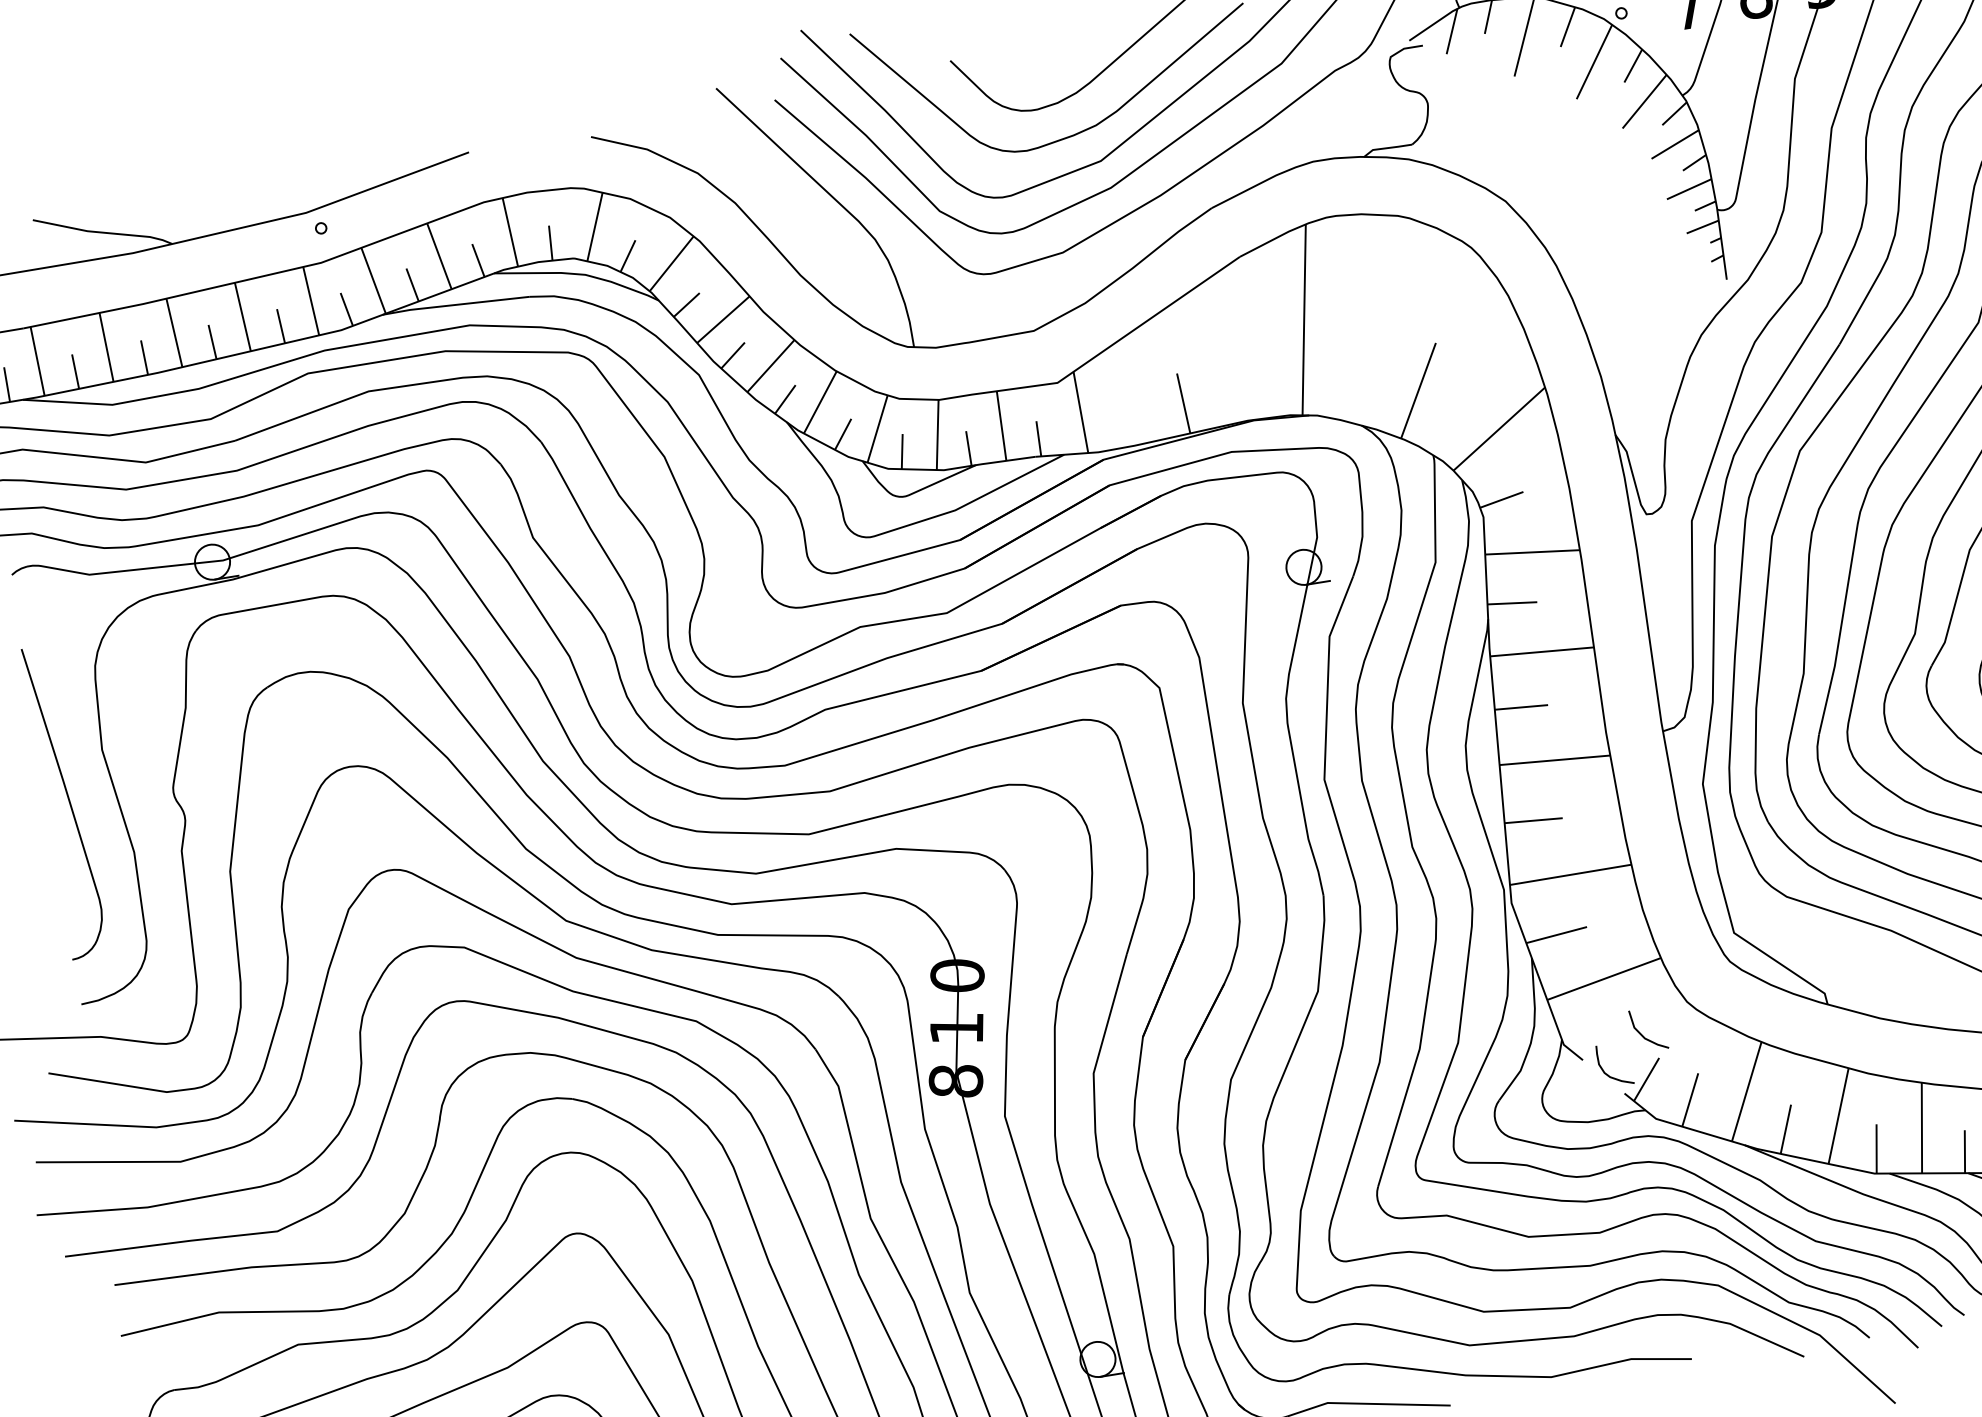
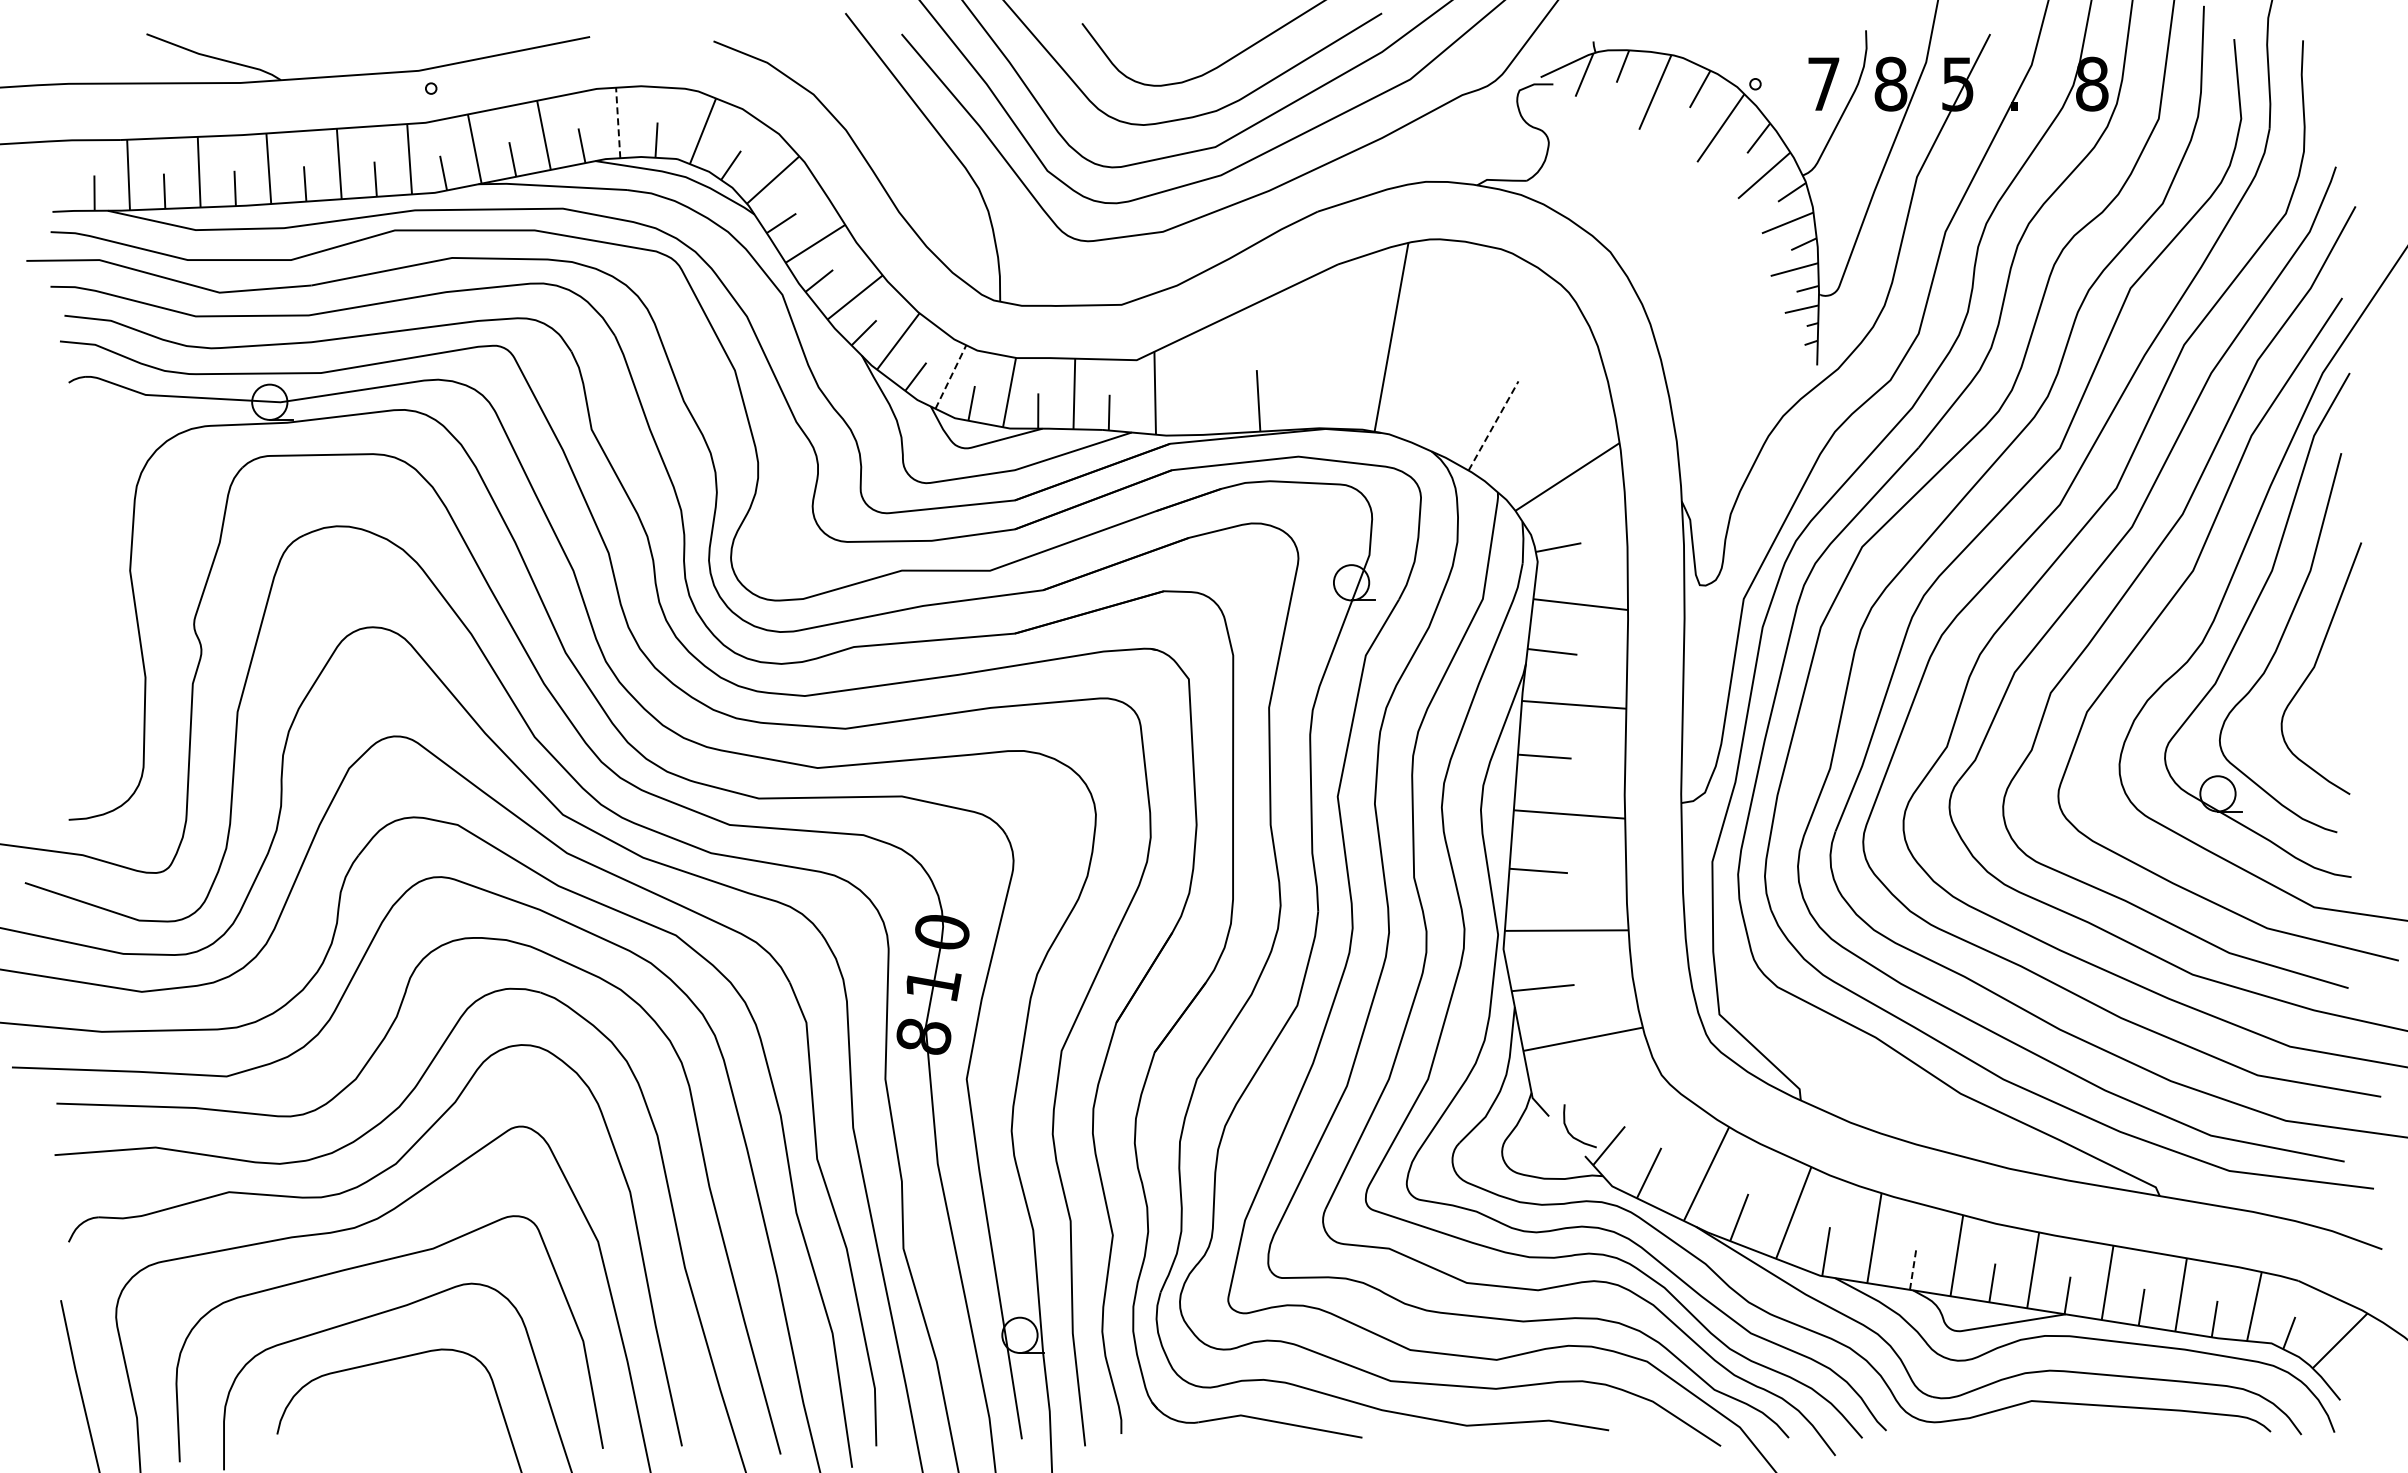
line: (510, 231) -> (618, 122), solid -> dashed
line: (1418, 390) -> (1493, 425), solid -> dashed
line: (878, 428) -> (951, 376), solid -> dashed
curve: (68, 800) -> (88, 615), removed
line: (1642, 1034) -> (1612, 1100), removed
line: (1965, 1151) -> (1913, 1268), solid -> dashed

